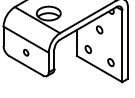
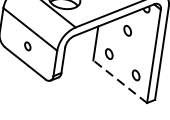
line: (99, 68) -> (120, 80), solid -> dashed

